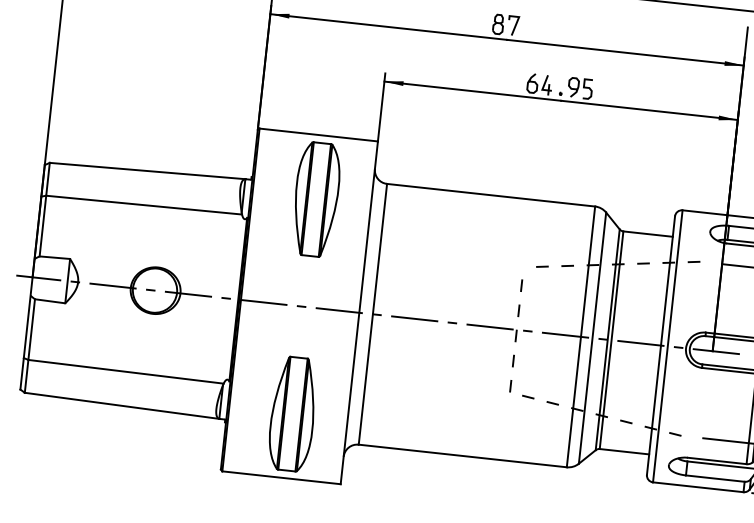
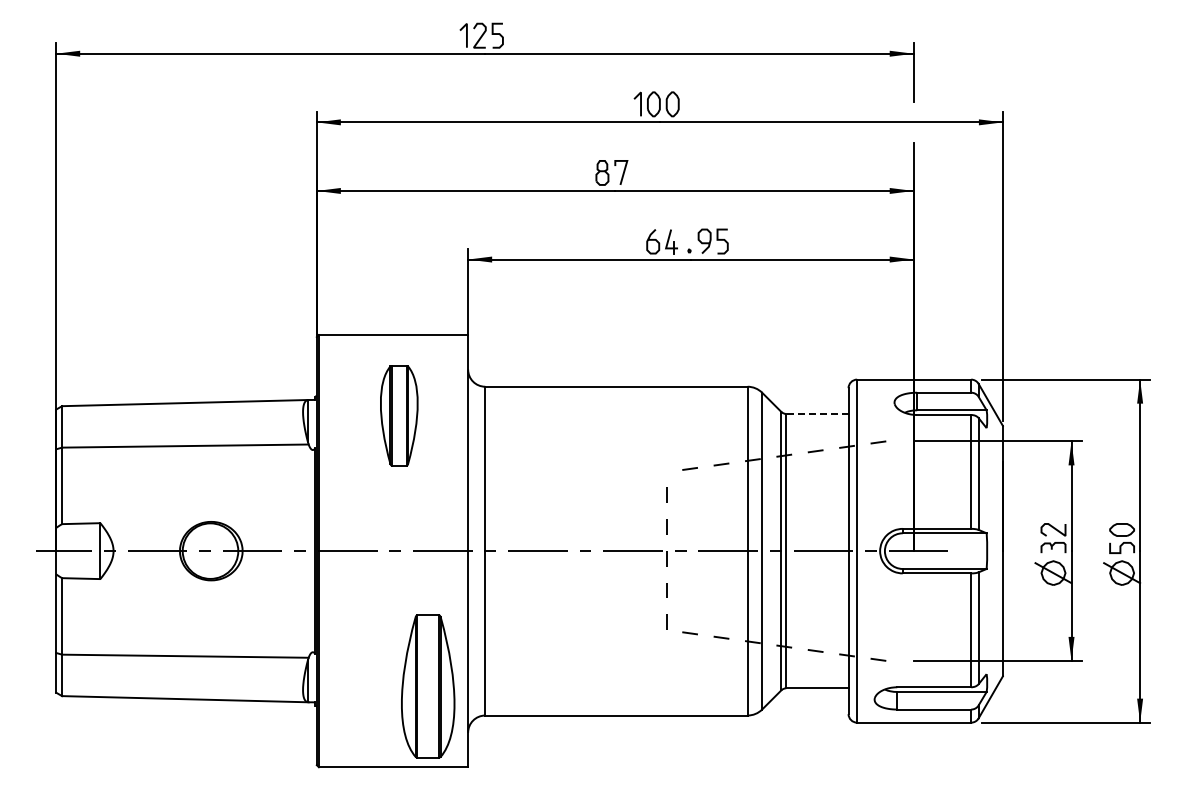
part: (316, 199) -> (399, 415), size x0.7
line: (647, 233) -> (816, 413), solid -> dashed
part: (293, 414) -> (428, 686), moved

